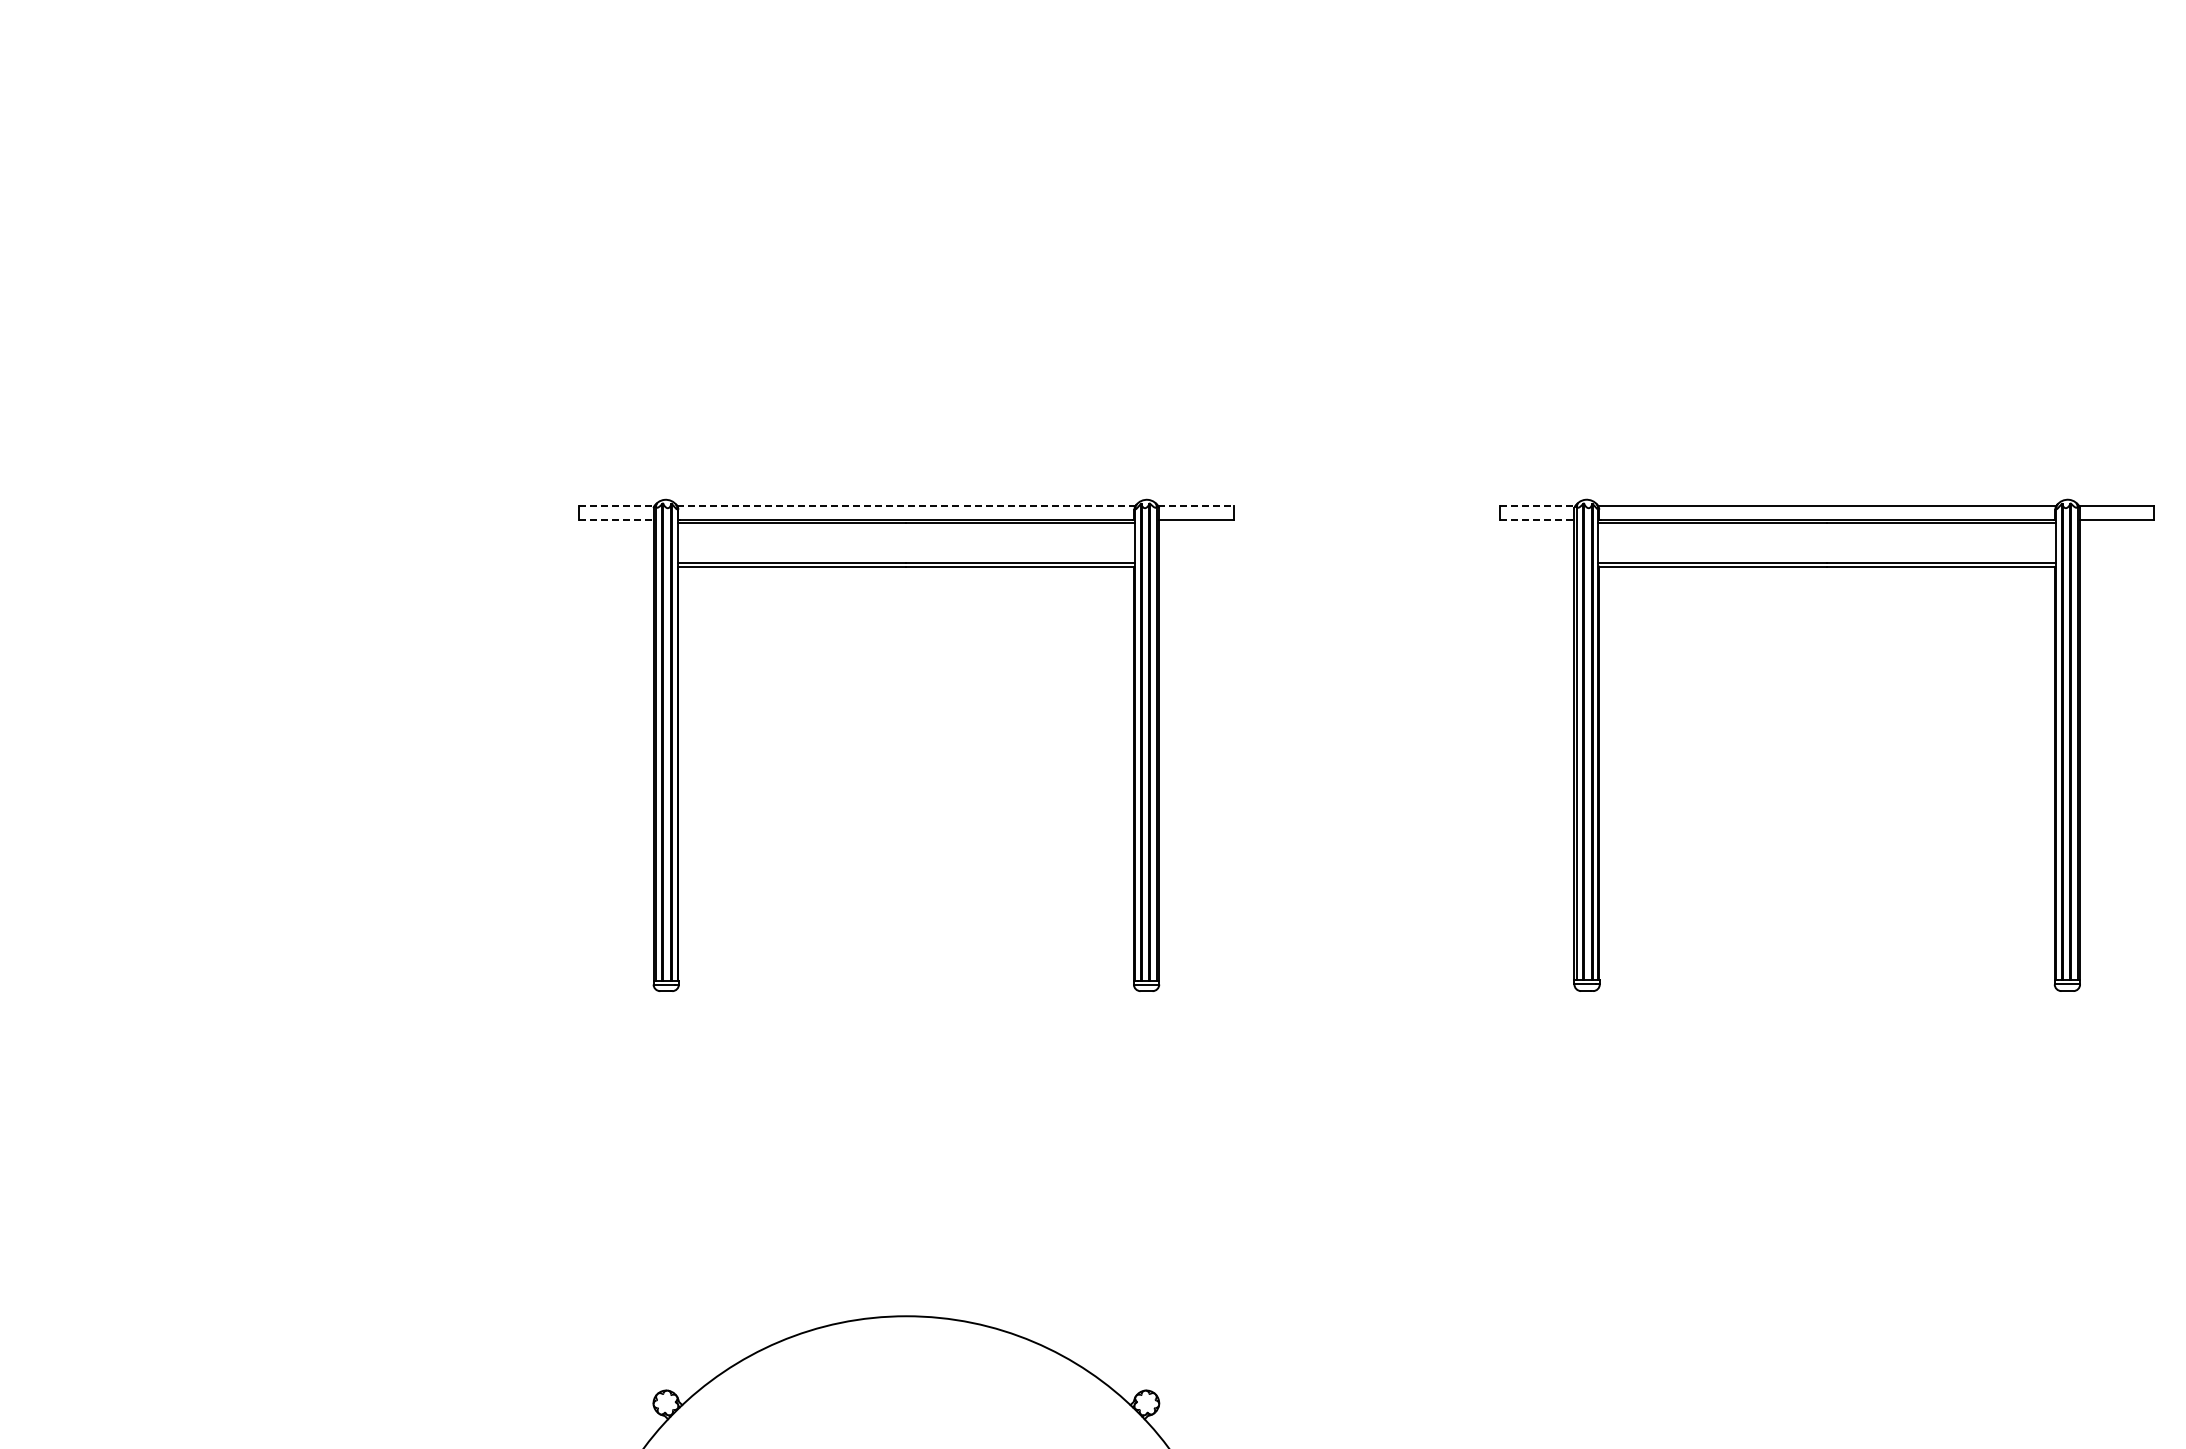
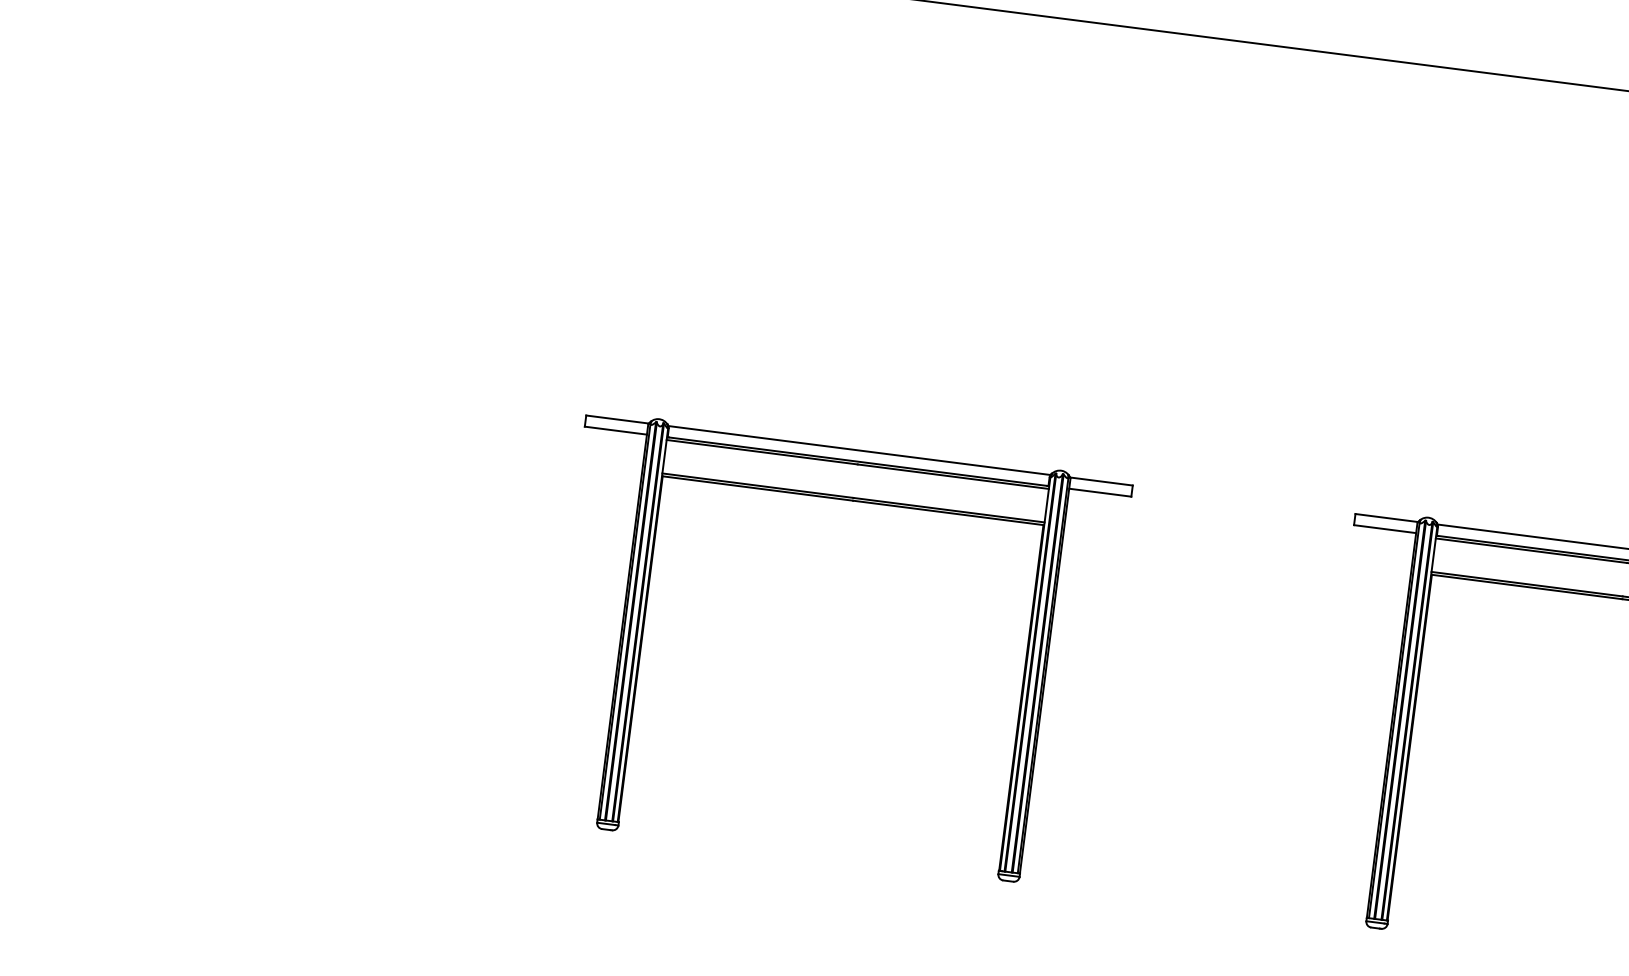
line: (616, 506) -> (617, 419), dashed -> solid
line: (906, 506) -> (859, 450), dashed -> solid
line: (1195, 506) -> (1101, 481), dashed -> solid
line: (1537, 506) -> (1386, 518), dashed -> solid
line: (616, 519) -> (616, 430), dashed -> solid
line: (1537, 519) -> (1385, 528), dashed -> solid

